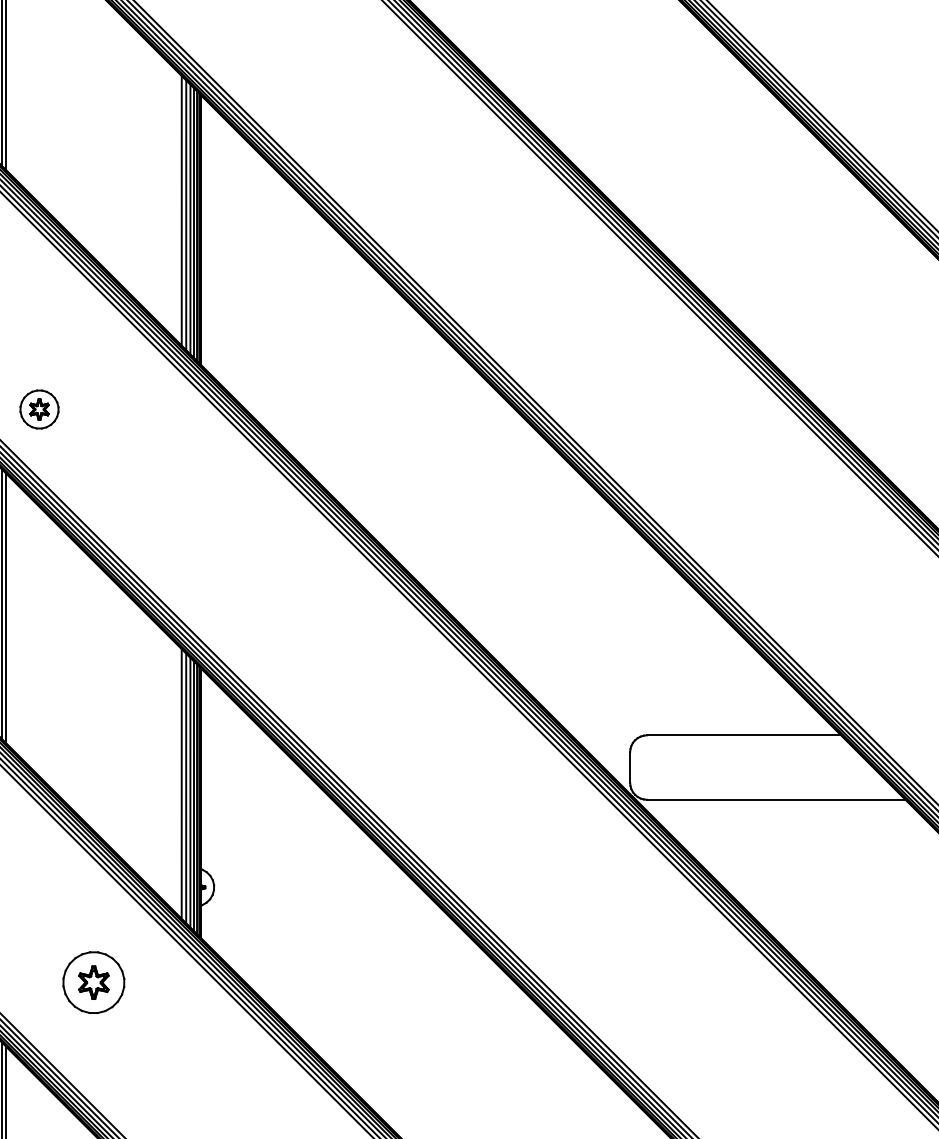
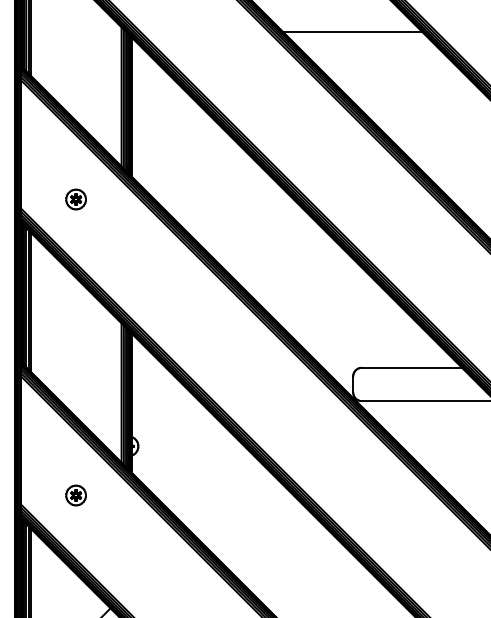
line: (628, 84) -> (352, 31), added
part: (38, 409) -> (75, 199), moved
part: (92, 982) -> (75, 495), size x0.62

